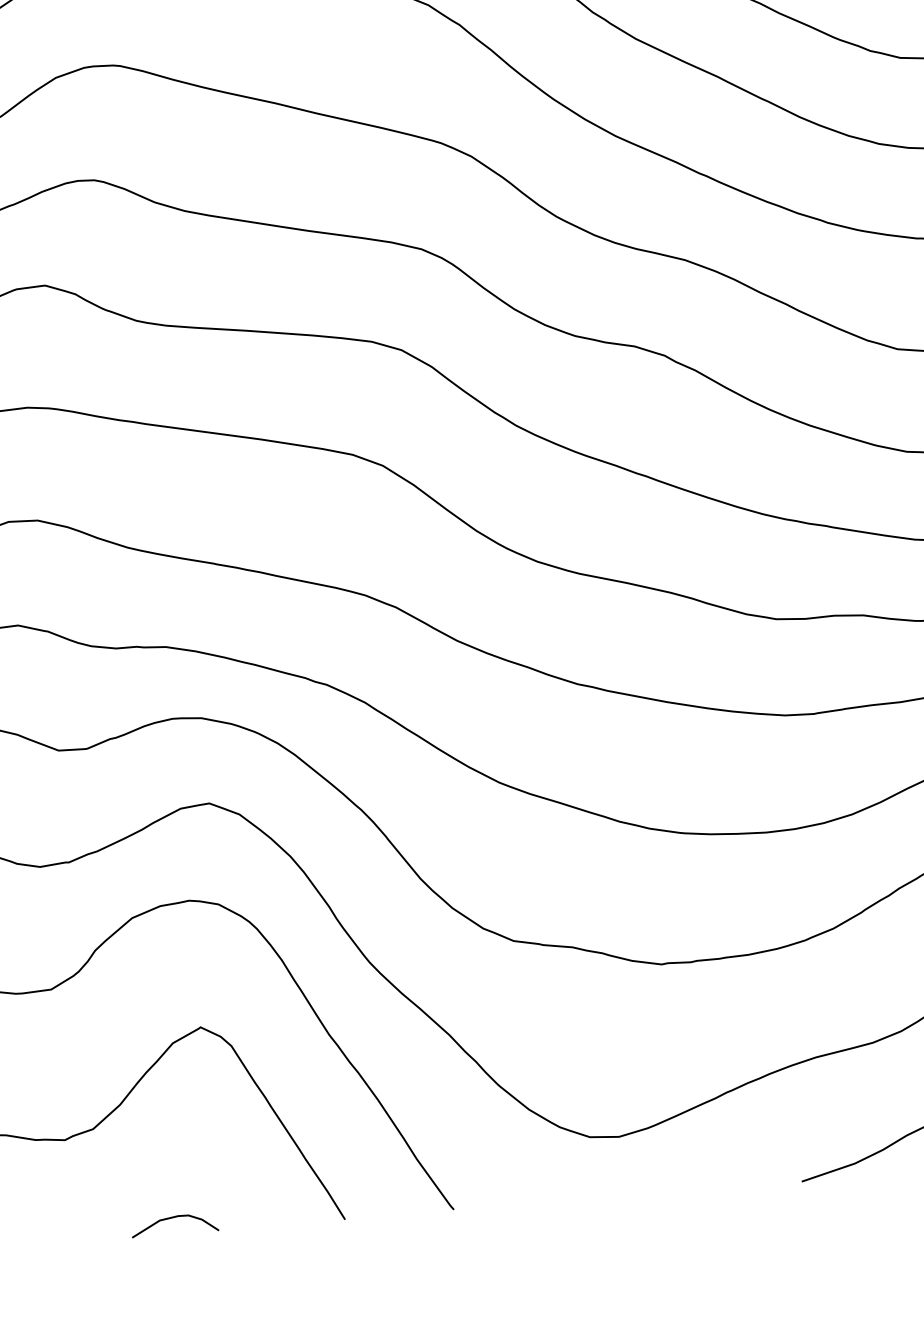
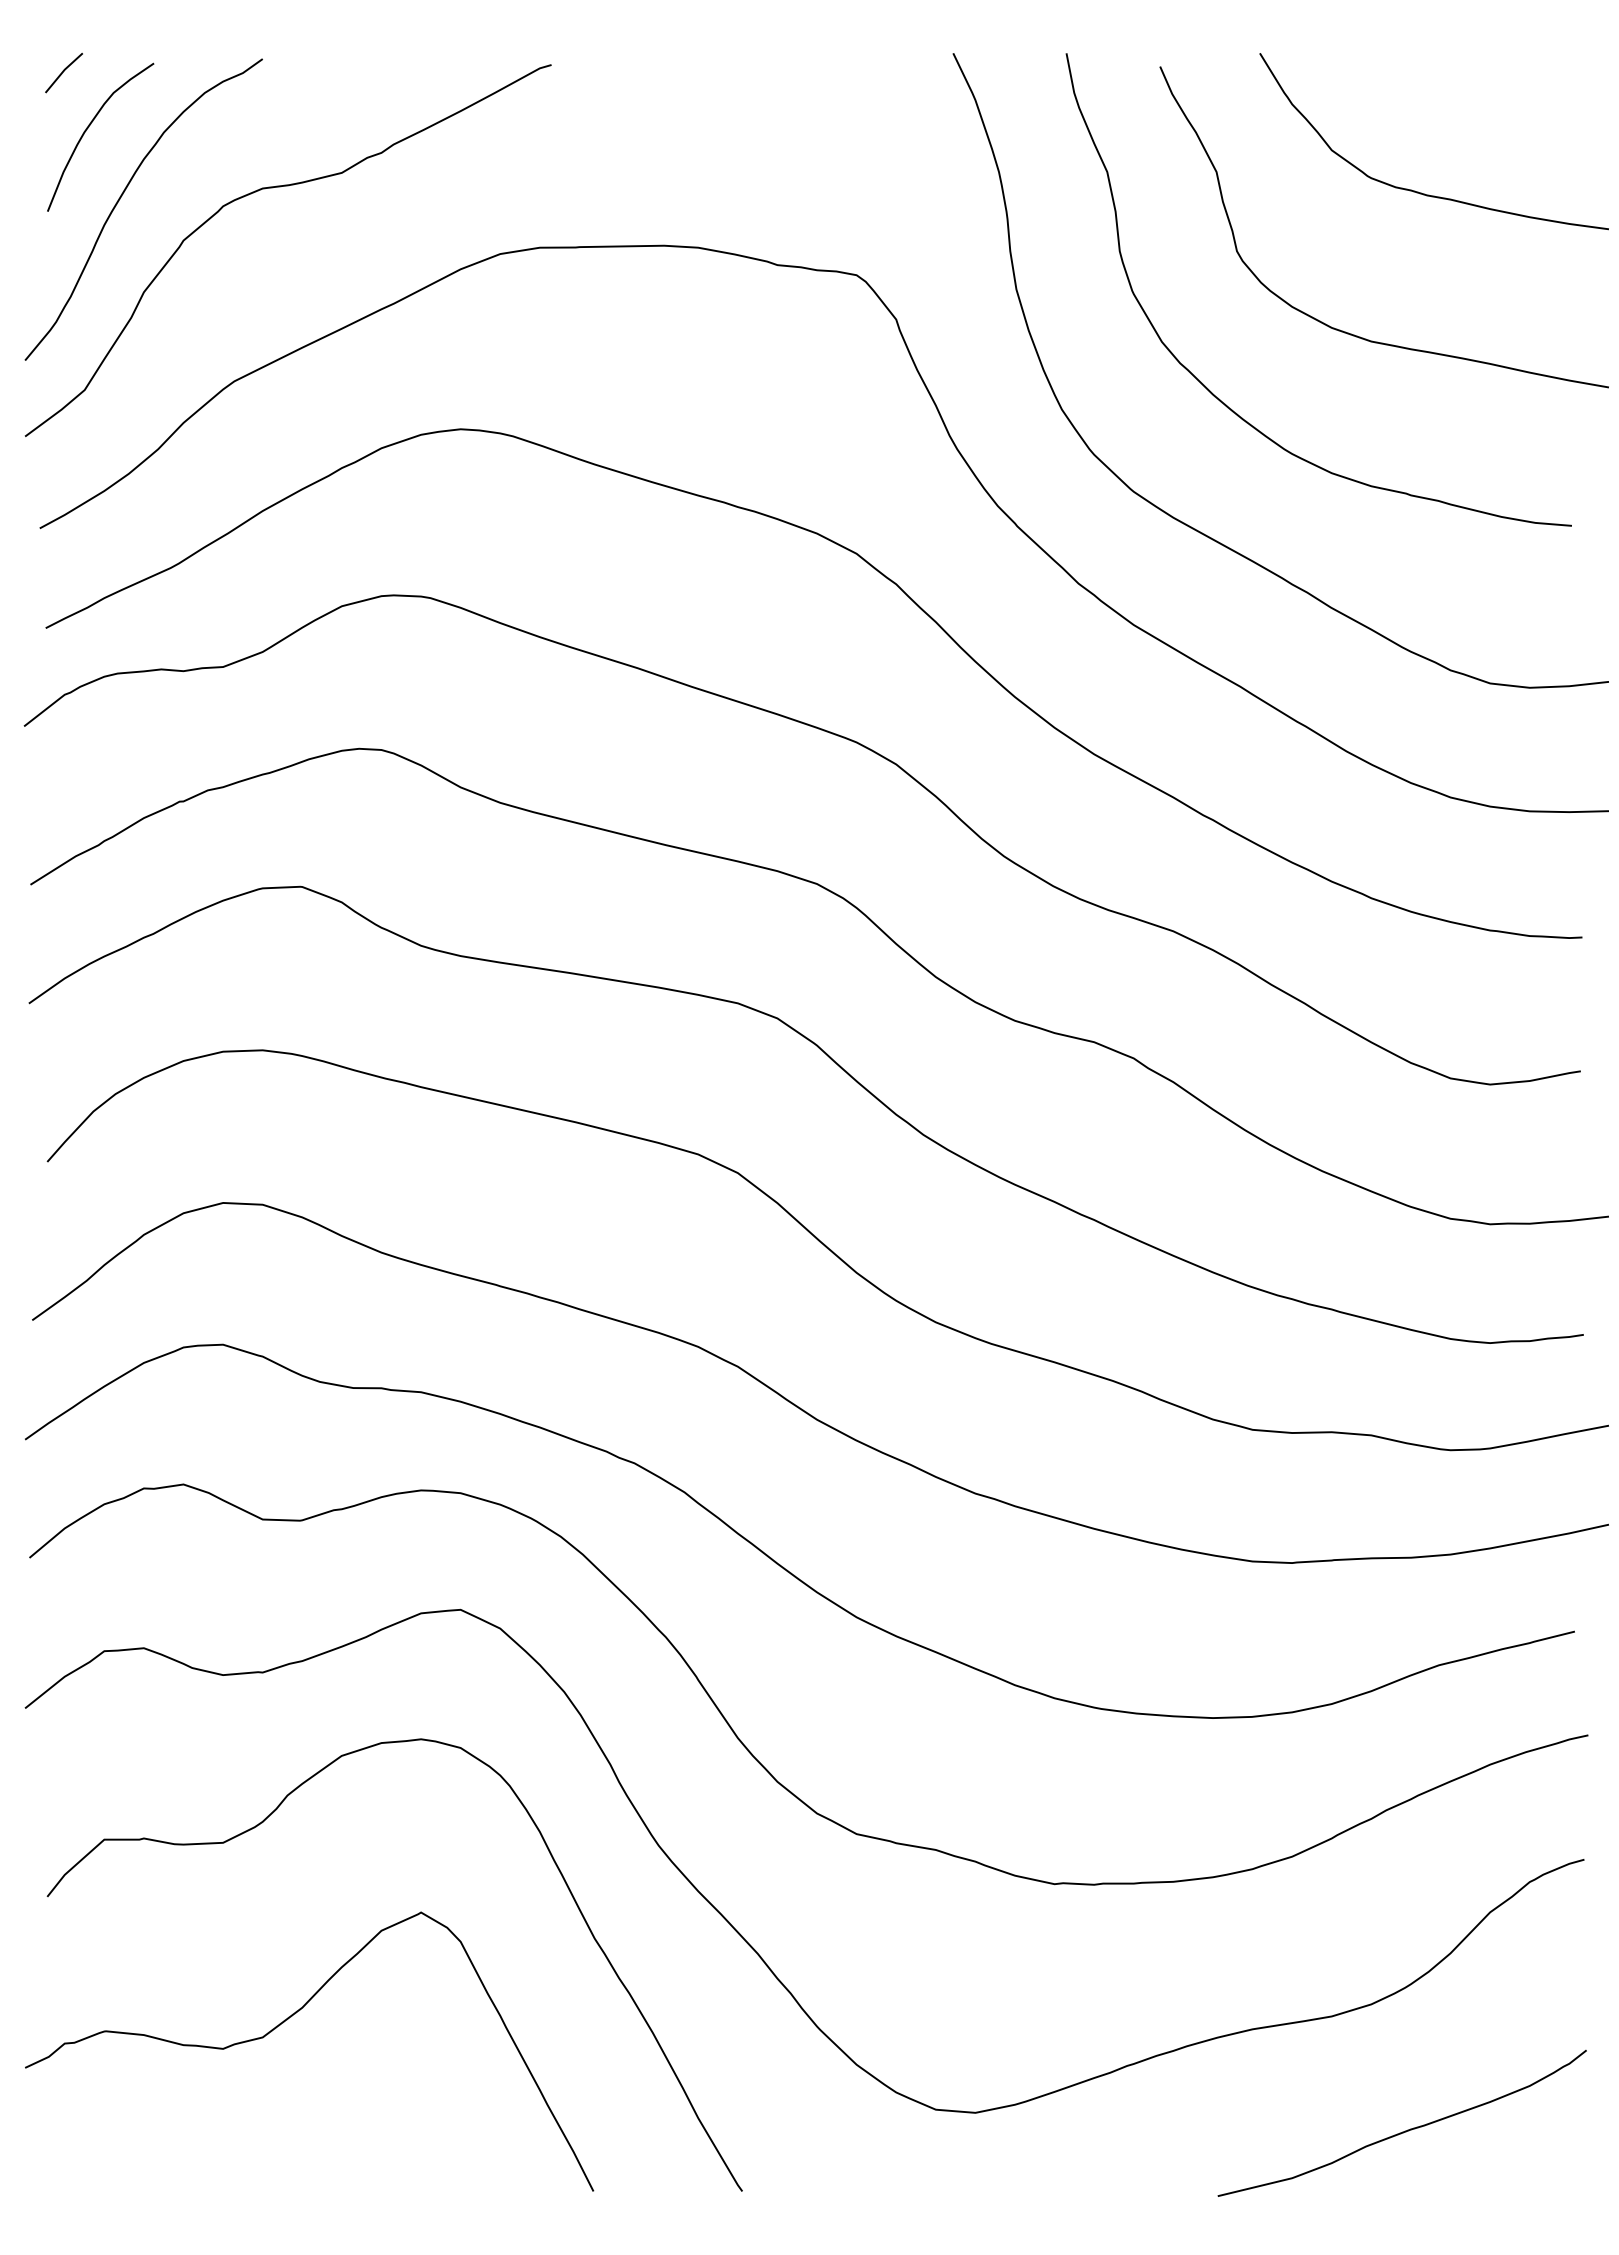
curve: (171, 1218) -> (358, 2168), removed

